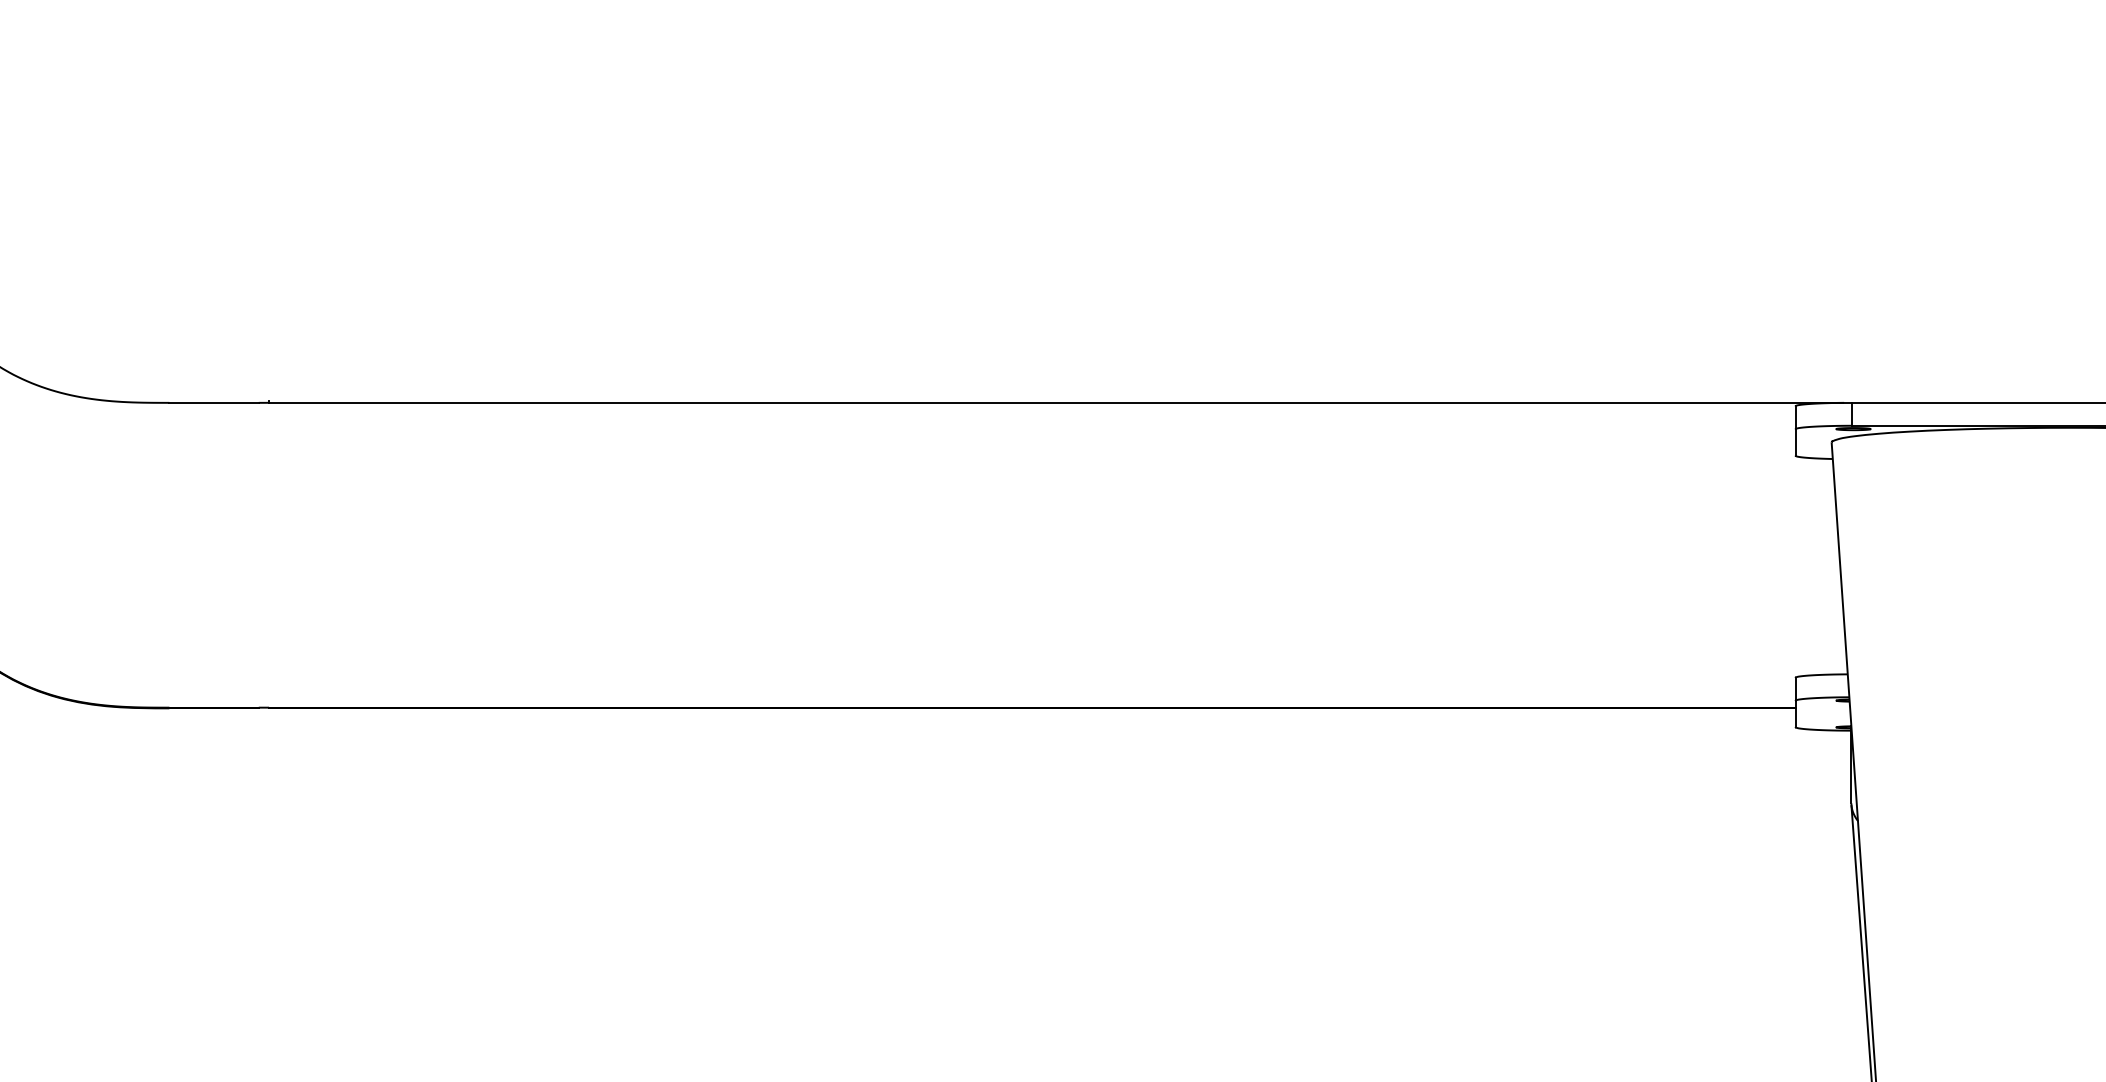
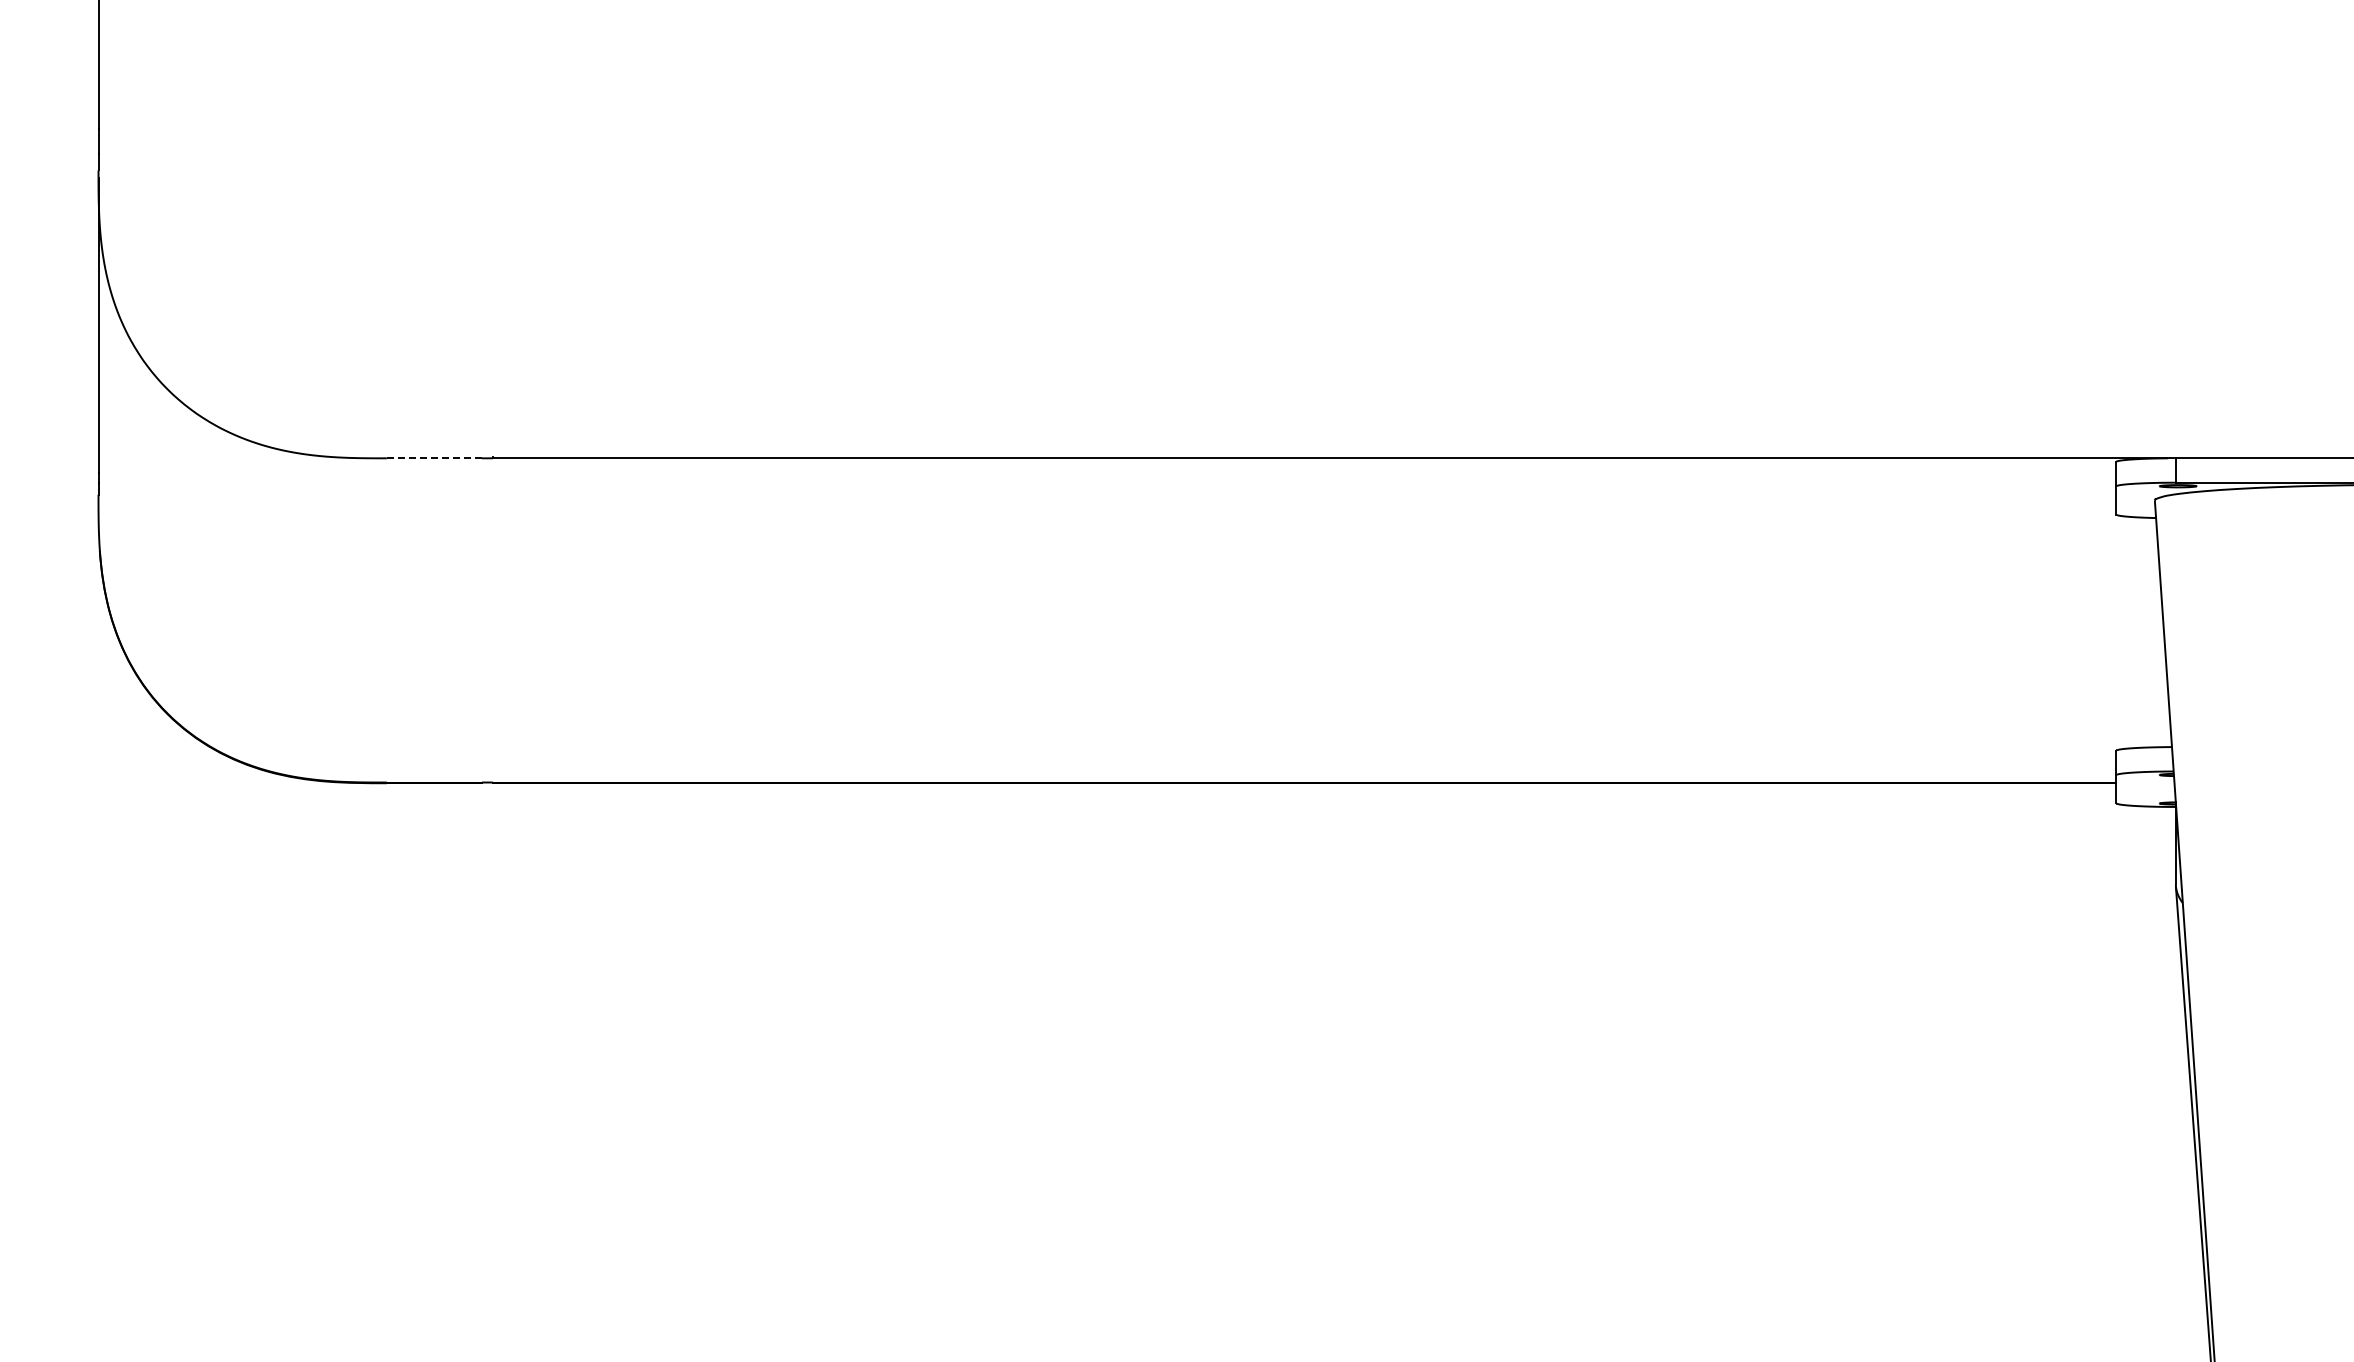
line: (214, 403) -> (434, 458), solid -> dashed

